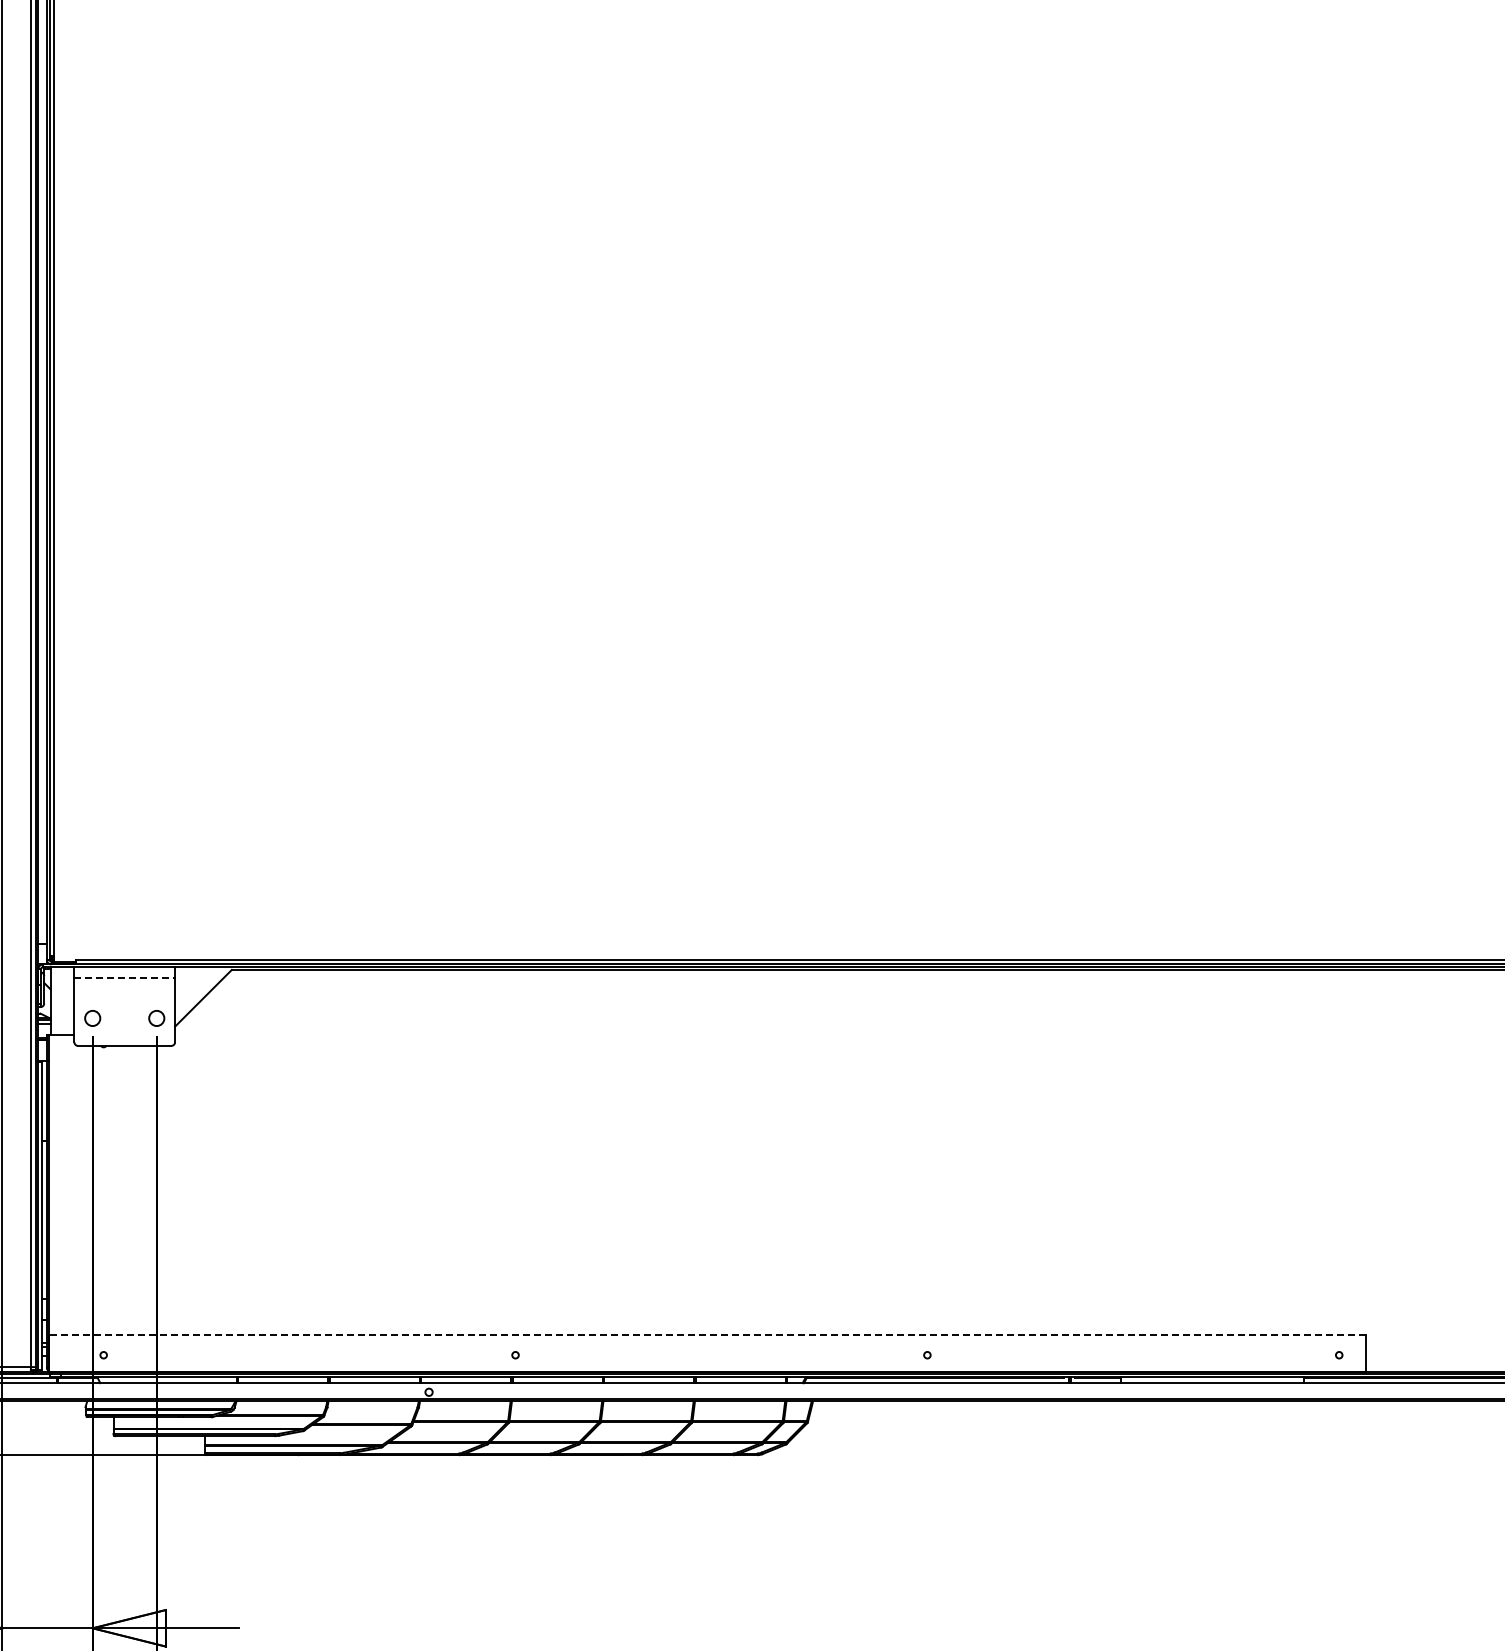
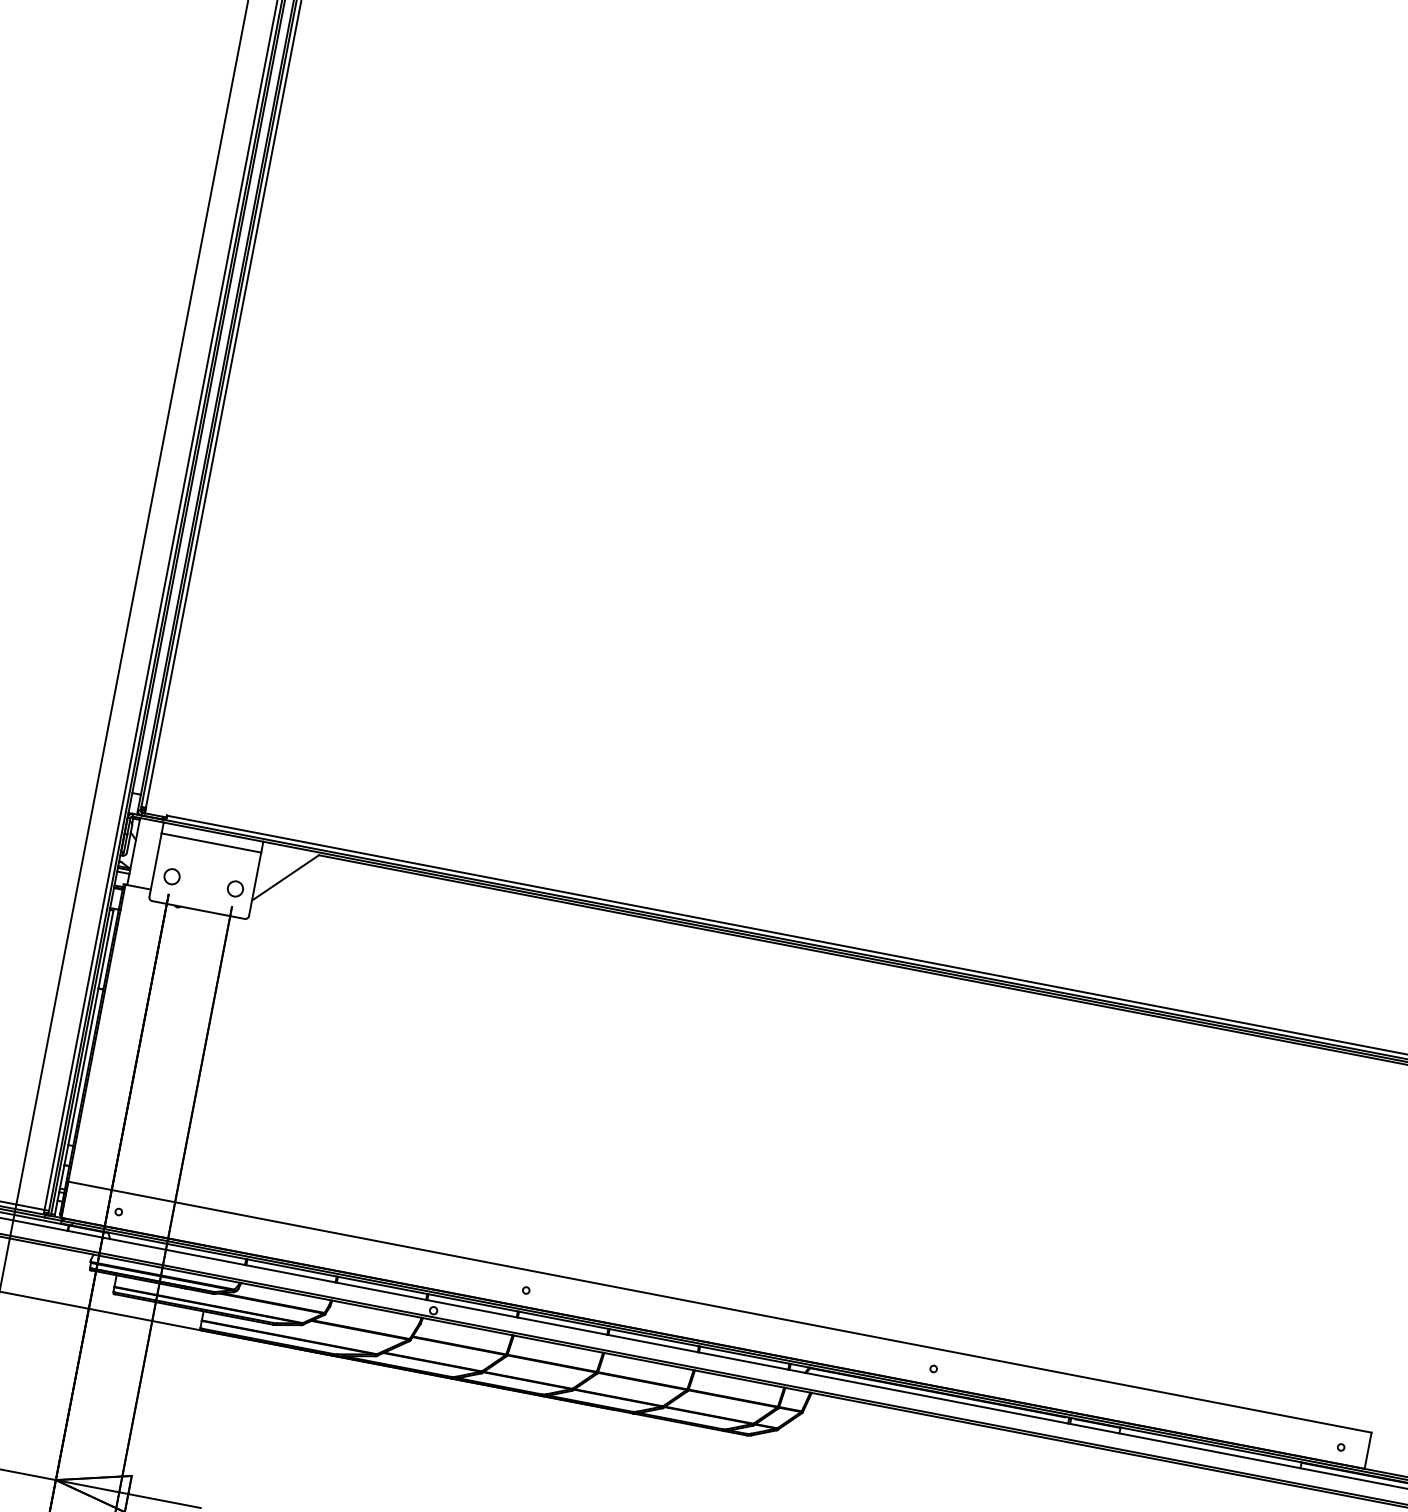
line: (125, 978) -> (212, 843), dashed -> solid
line: (707, 1335) -> (719, 1307), dashed -> solid

